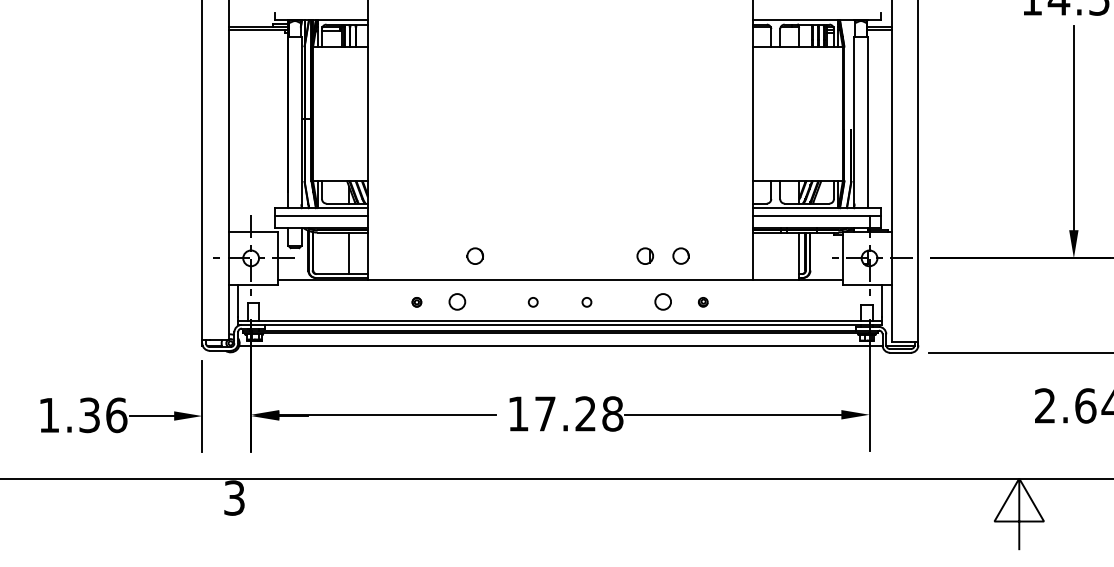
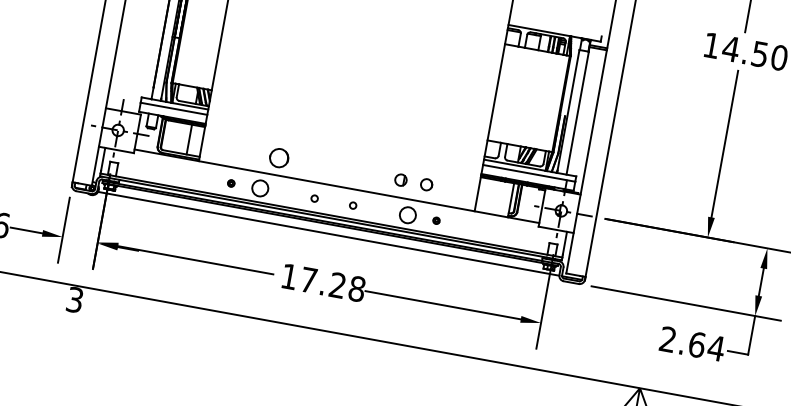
circle: (474, 255) -> (278, 157), size x1.6
circle: (457, 301) -> (260, 188), size x1.4
circle: (662, 301) -> (407, 214), size x1.4

